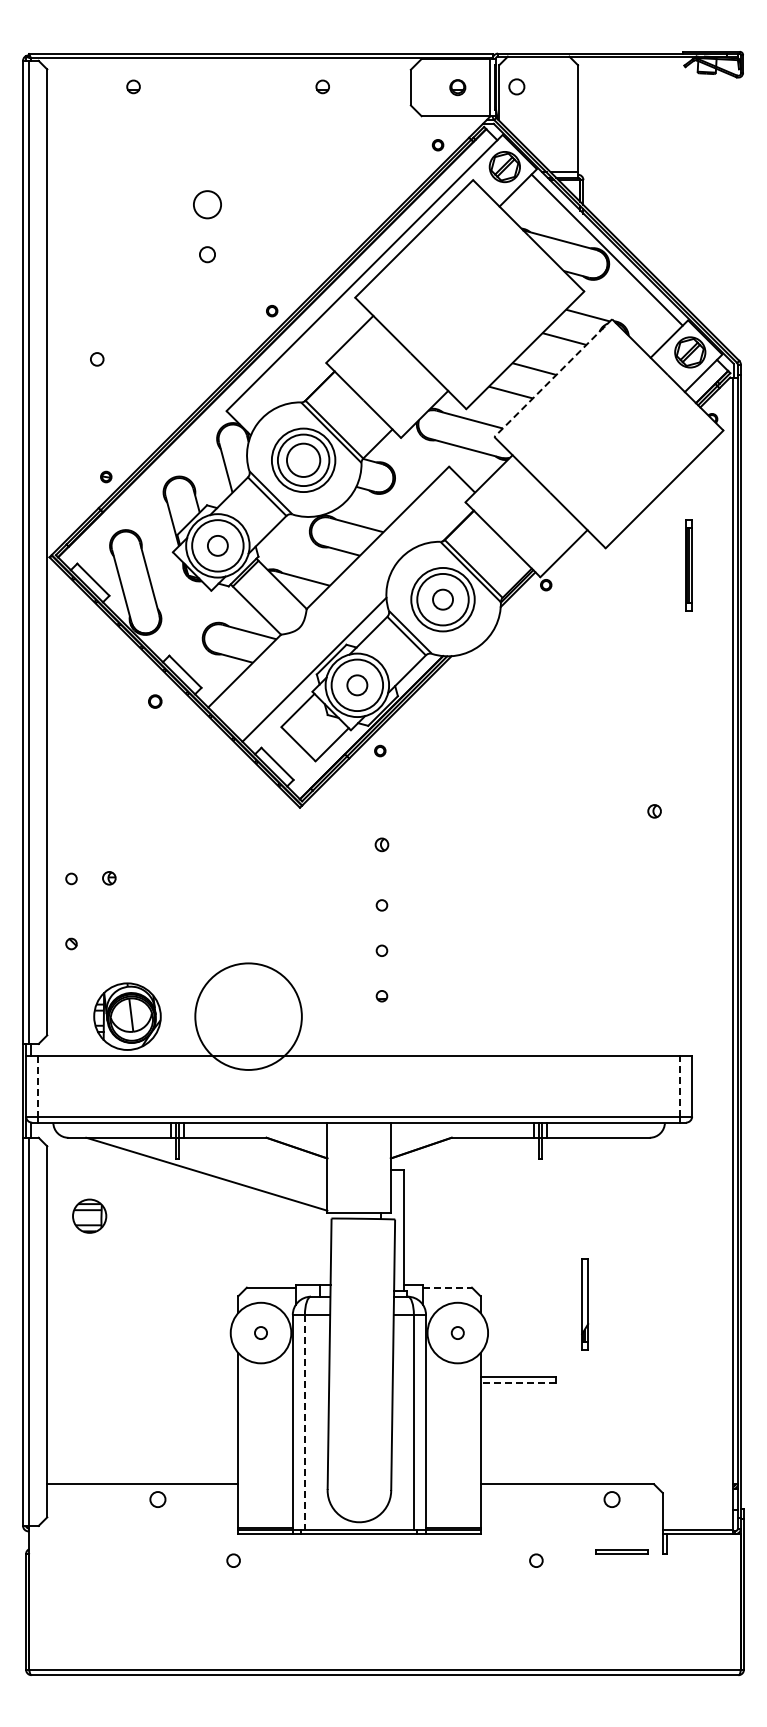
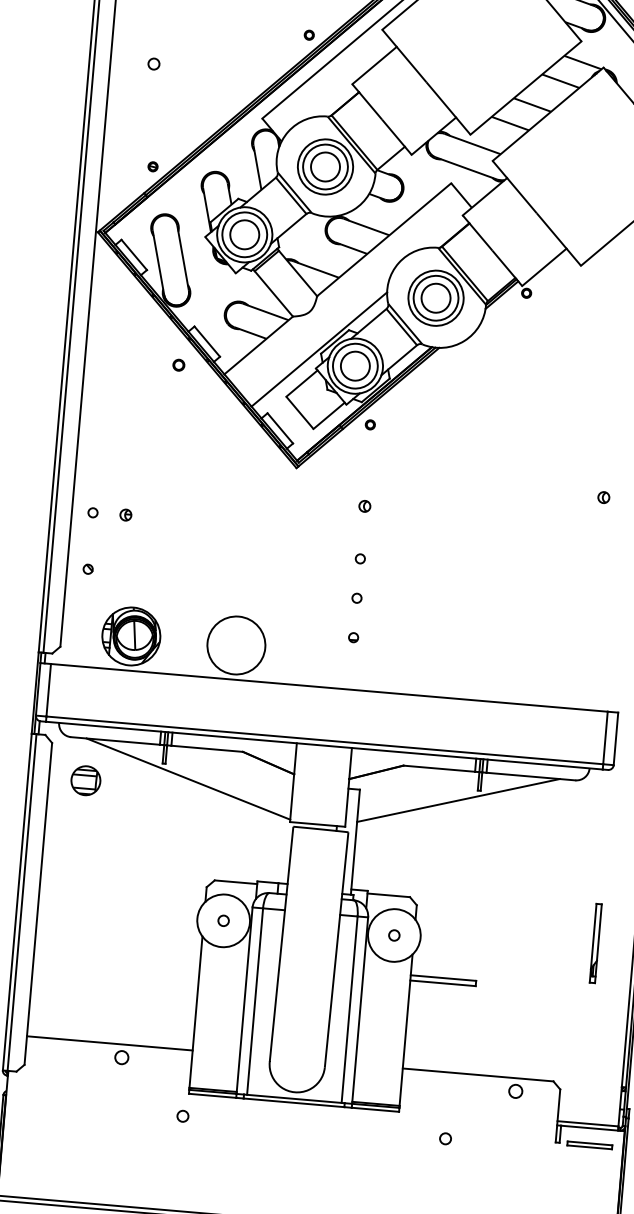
line: (552, 378) -> (547, 114), dashed -> solid
circle: (217, 545) -> (244, 234), size x1.67
circle: (442, 599) -> (435, 298), size x1.67
circle: (357, 685) -> (355, 366), size x1.67
circle: (248, 1016) -> (236, 645), size x0.62
line: (680, 1085) -> (605, 737), dashed -> solid
line: (38, 1086) -> (48, 690), dashed -> solid
line: (517, 1171) -> (458, 799), added
part: (89, 1215) -> (85, 780), moved
line: (447, 1287) -> (388, 895), dashed -> solid
part: (585, 1304) -> (596, 943), moved
line: (518, 1383) -> (443, 983), dashed -> solid
line: (304, 1422) -> (254, 1001), dashed -> solid
part: (621, 1551) -> (589, 1144), moved

